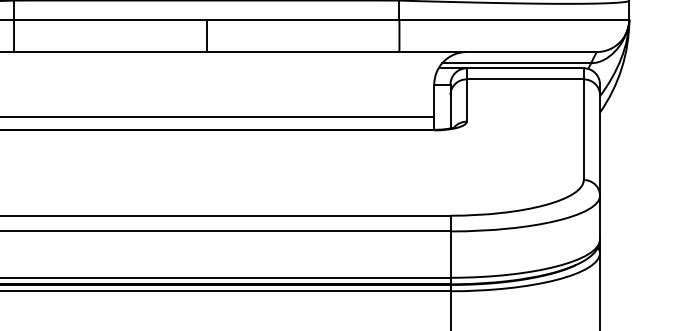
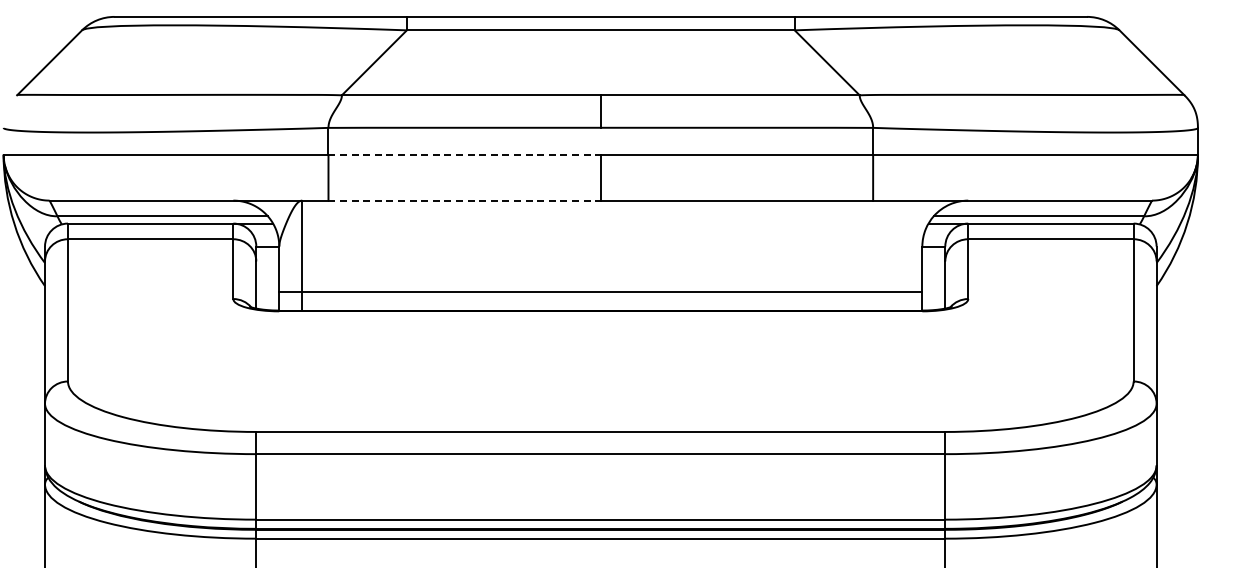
line: (110, 19) -> (465, 154), solid -> dashed
line: (110, 51) -> (465, 200), solid -> dashed

